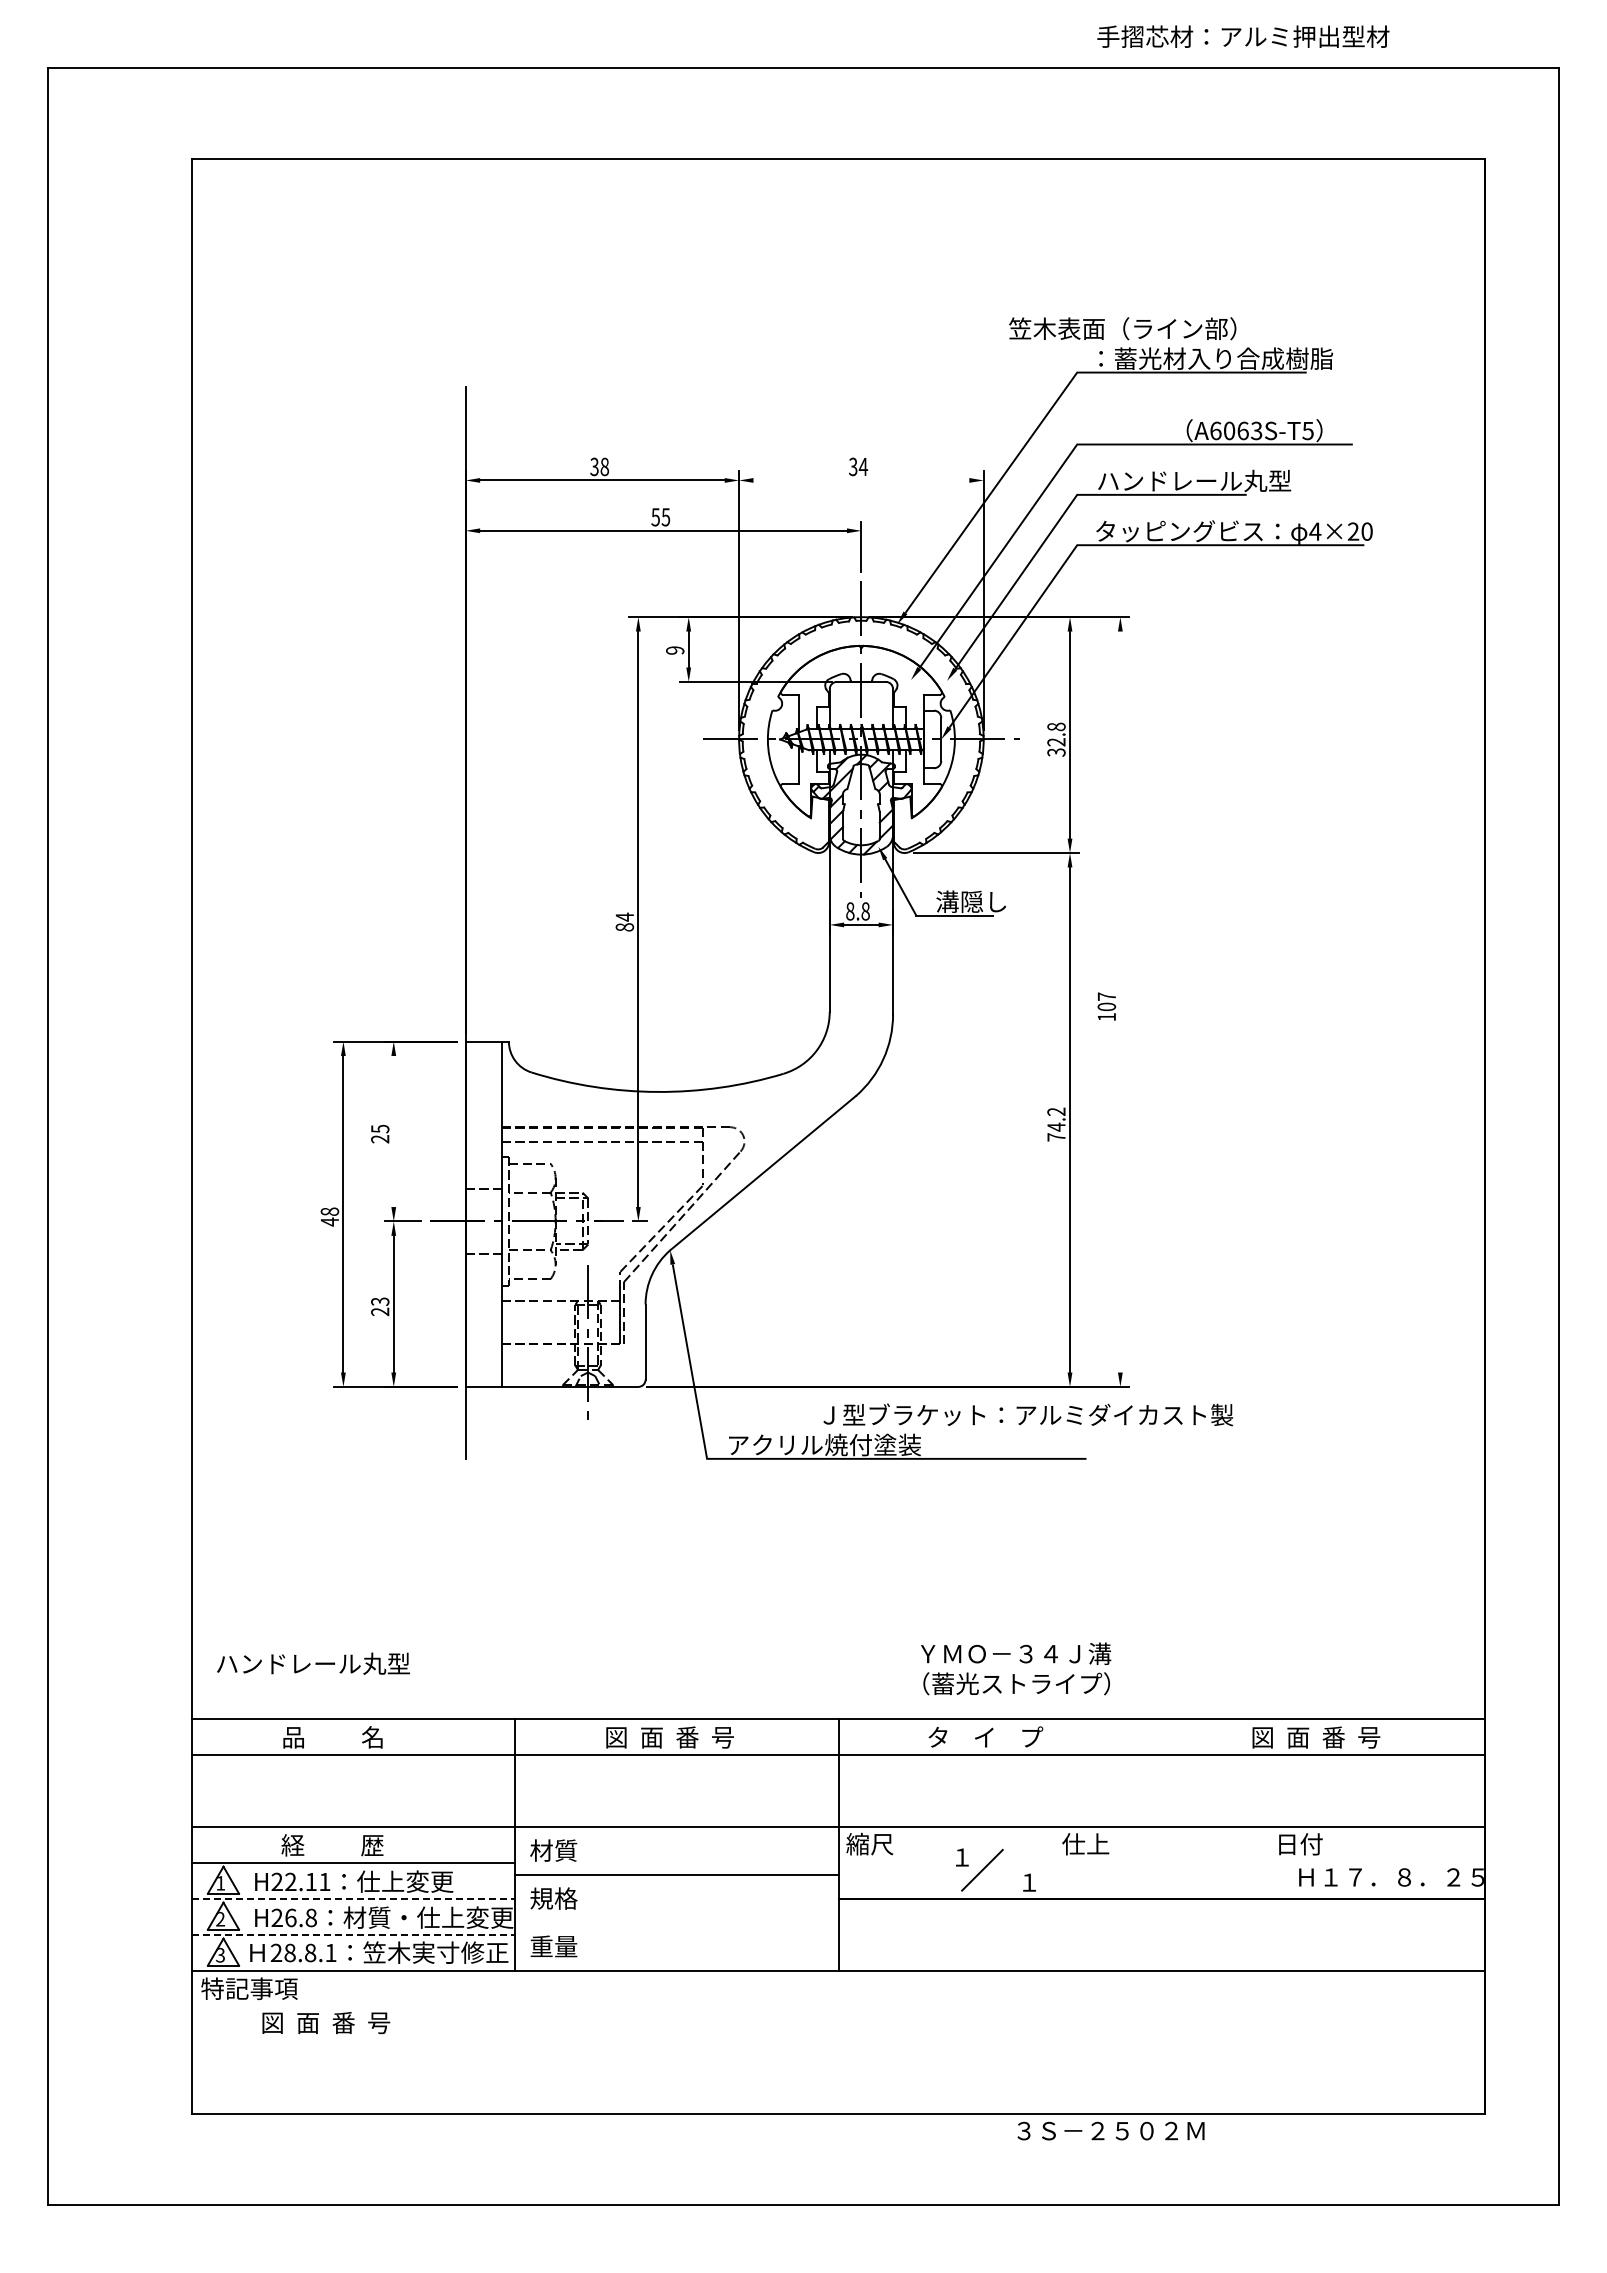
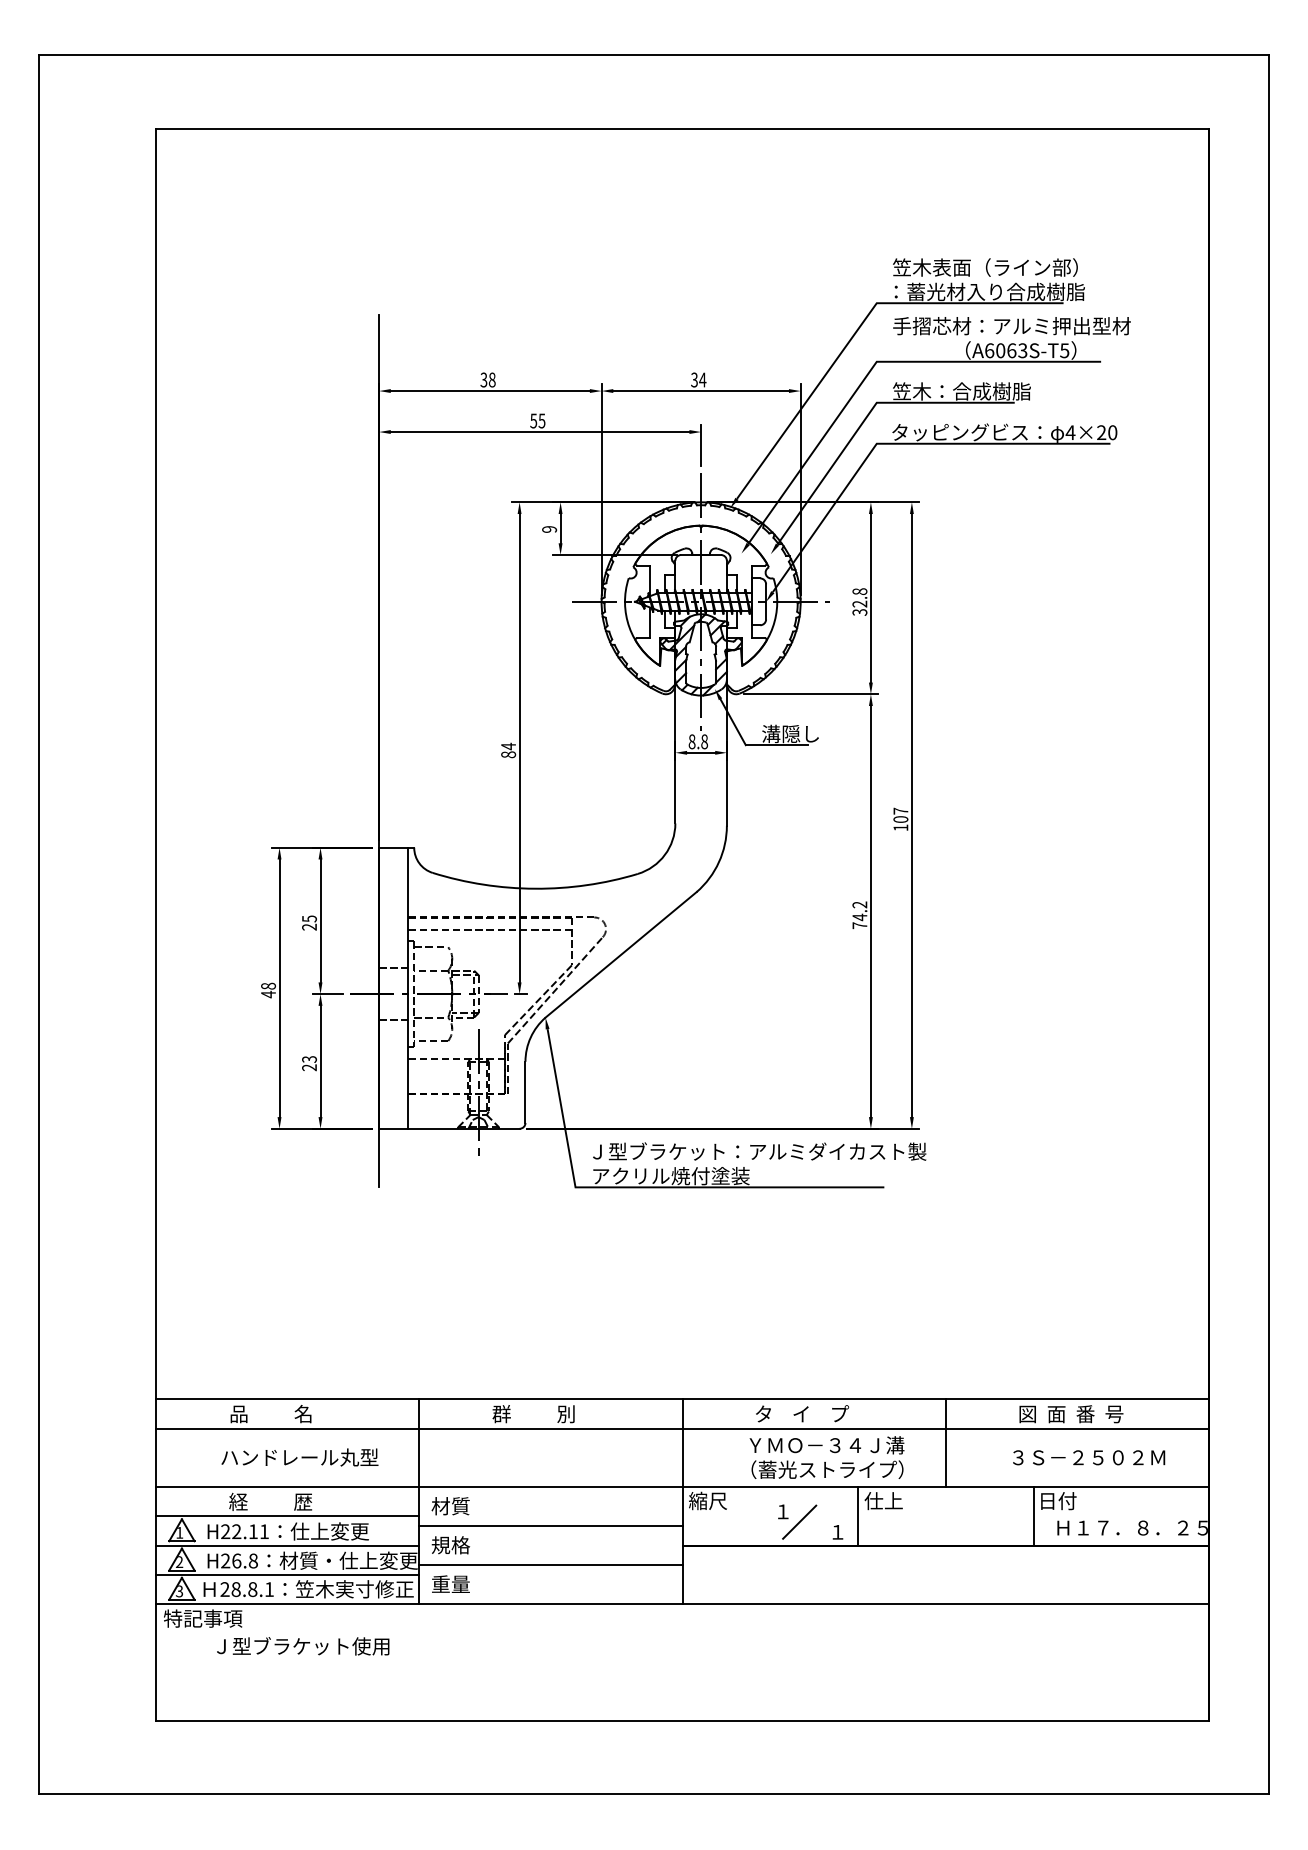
text: (1243, 36) -> (1012, 325), moved
text: (1122, 328) -> (985, 267), moved
line: (861, 480) -> (701, 391), added
text: (1194, 480) -> (972, 391), ハンドレール丸型 -> 笠木：合成樹脂
line: (1120, 1001) -> (912, 815), added
line: (393, 1131) -> (320, 920), added
text: (1028, 1414) -> (759, 1151), moved
text: (313, 1663) -> (299, 1457), moved
text: (1016, 1668) -> (827, 1457), moved
text: (669, 1737) -> (544, 1414), 図  面  番  号 -> 群          別
line: (1162, 1773) -> (946, 1443), added
line: (1054, 1863) -> (858, 1516), added
line: (1270, 1863) -> (1034, 1516), added
line: (353, 1899) -> (287, 1546), dashed -> solid
line: (676, 1923) -> (550, 1565), added
line: (353, 1935) -> (287, 1575), dashed -> solid
text: (370, 2022) -> (301, 1646), 図  面  番  号 -> Ｊ型ブラケット使用
text: (1110, 2130) -> (1088, 1457), moved

